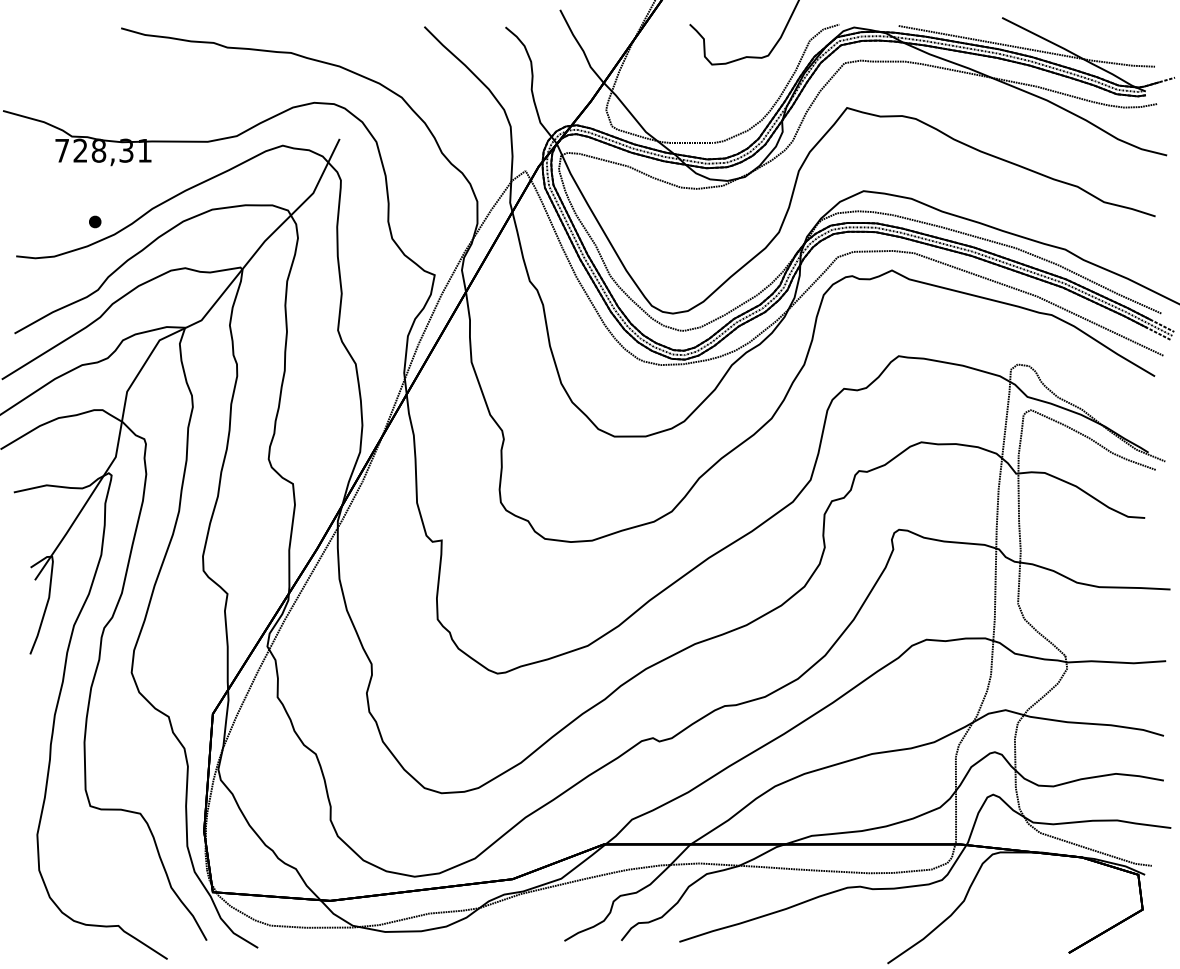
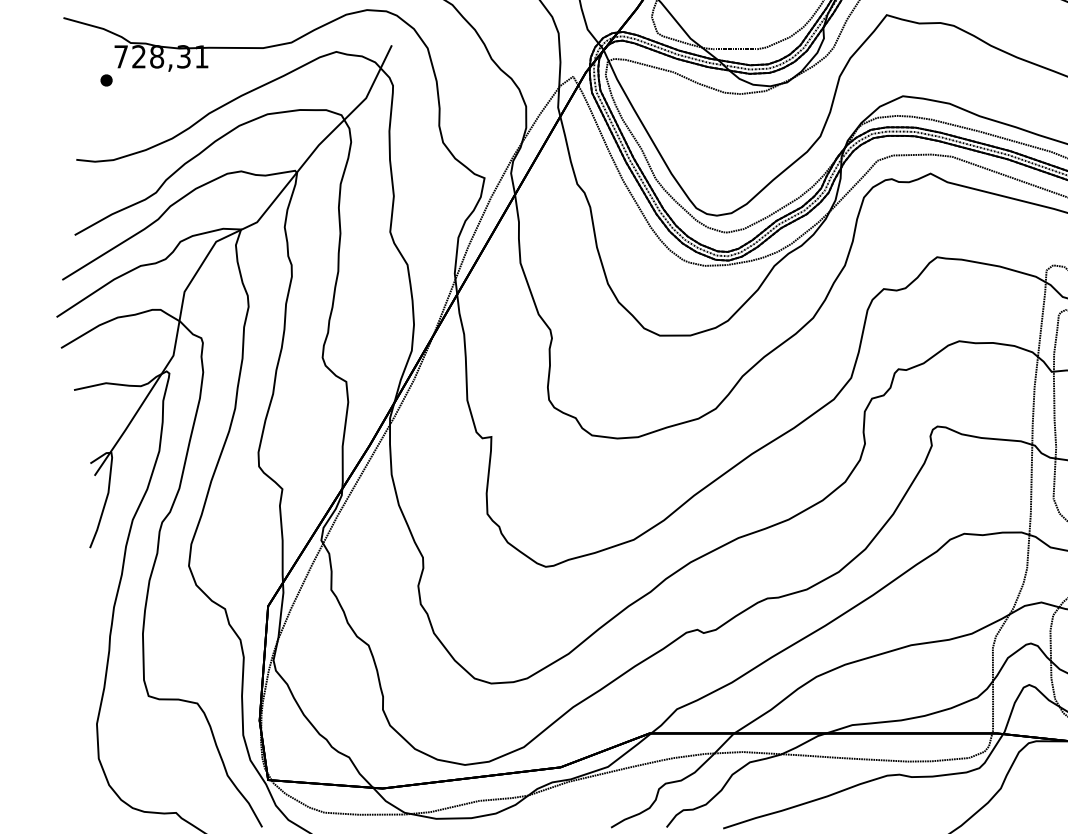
part: (95, 221) -> (106, 80), moved

